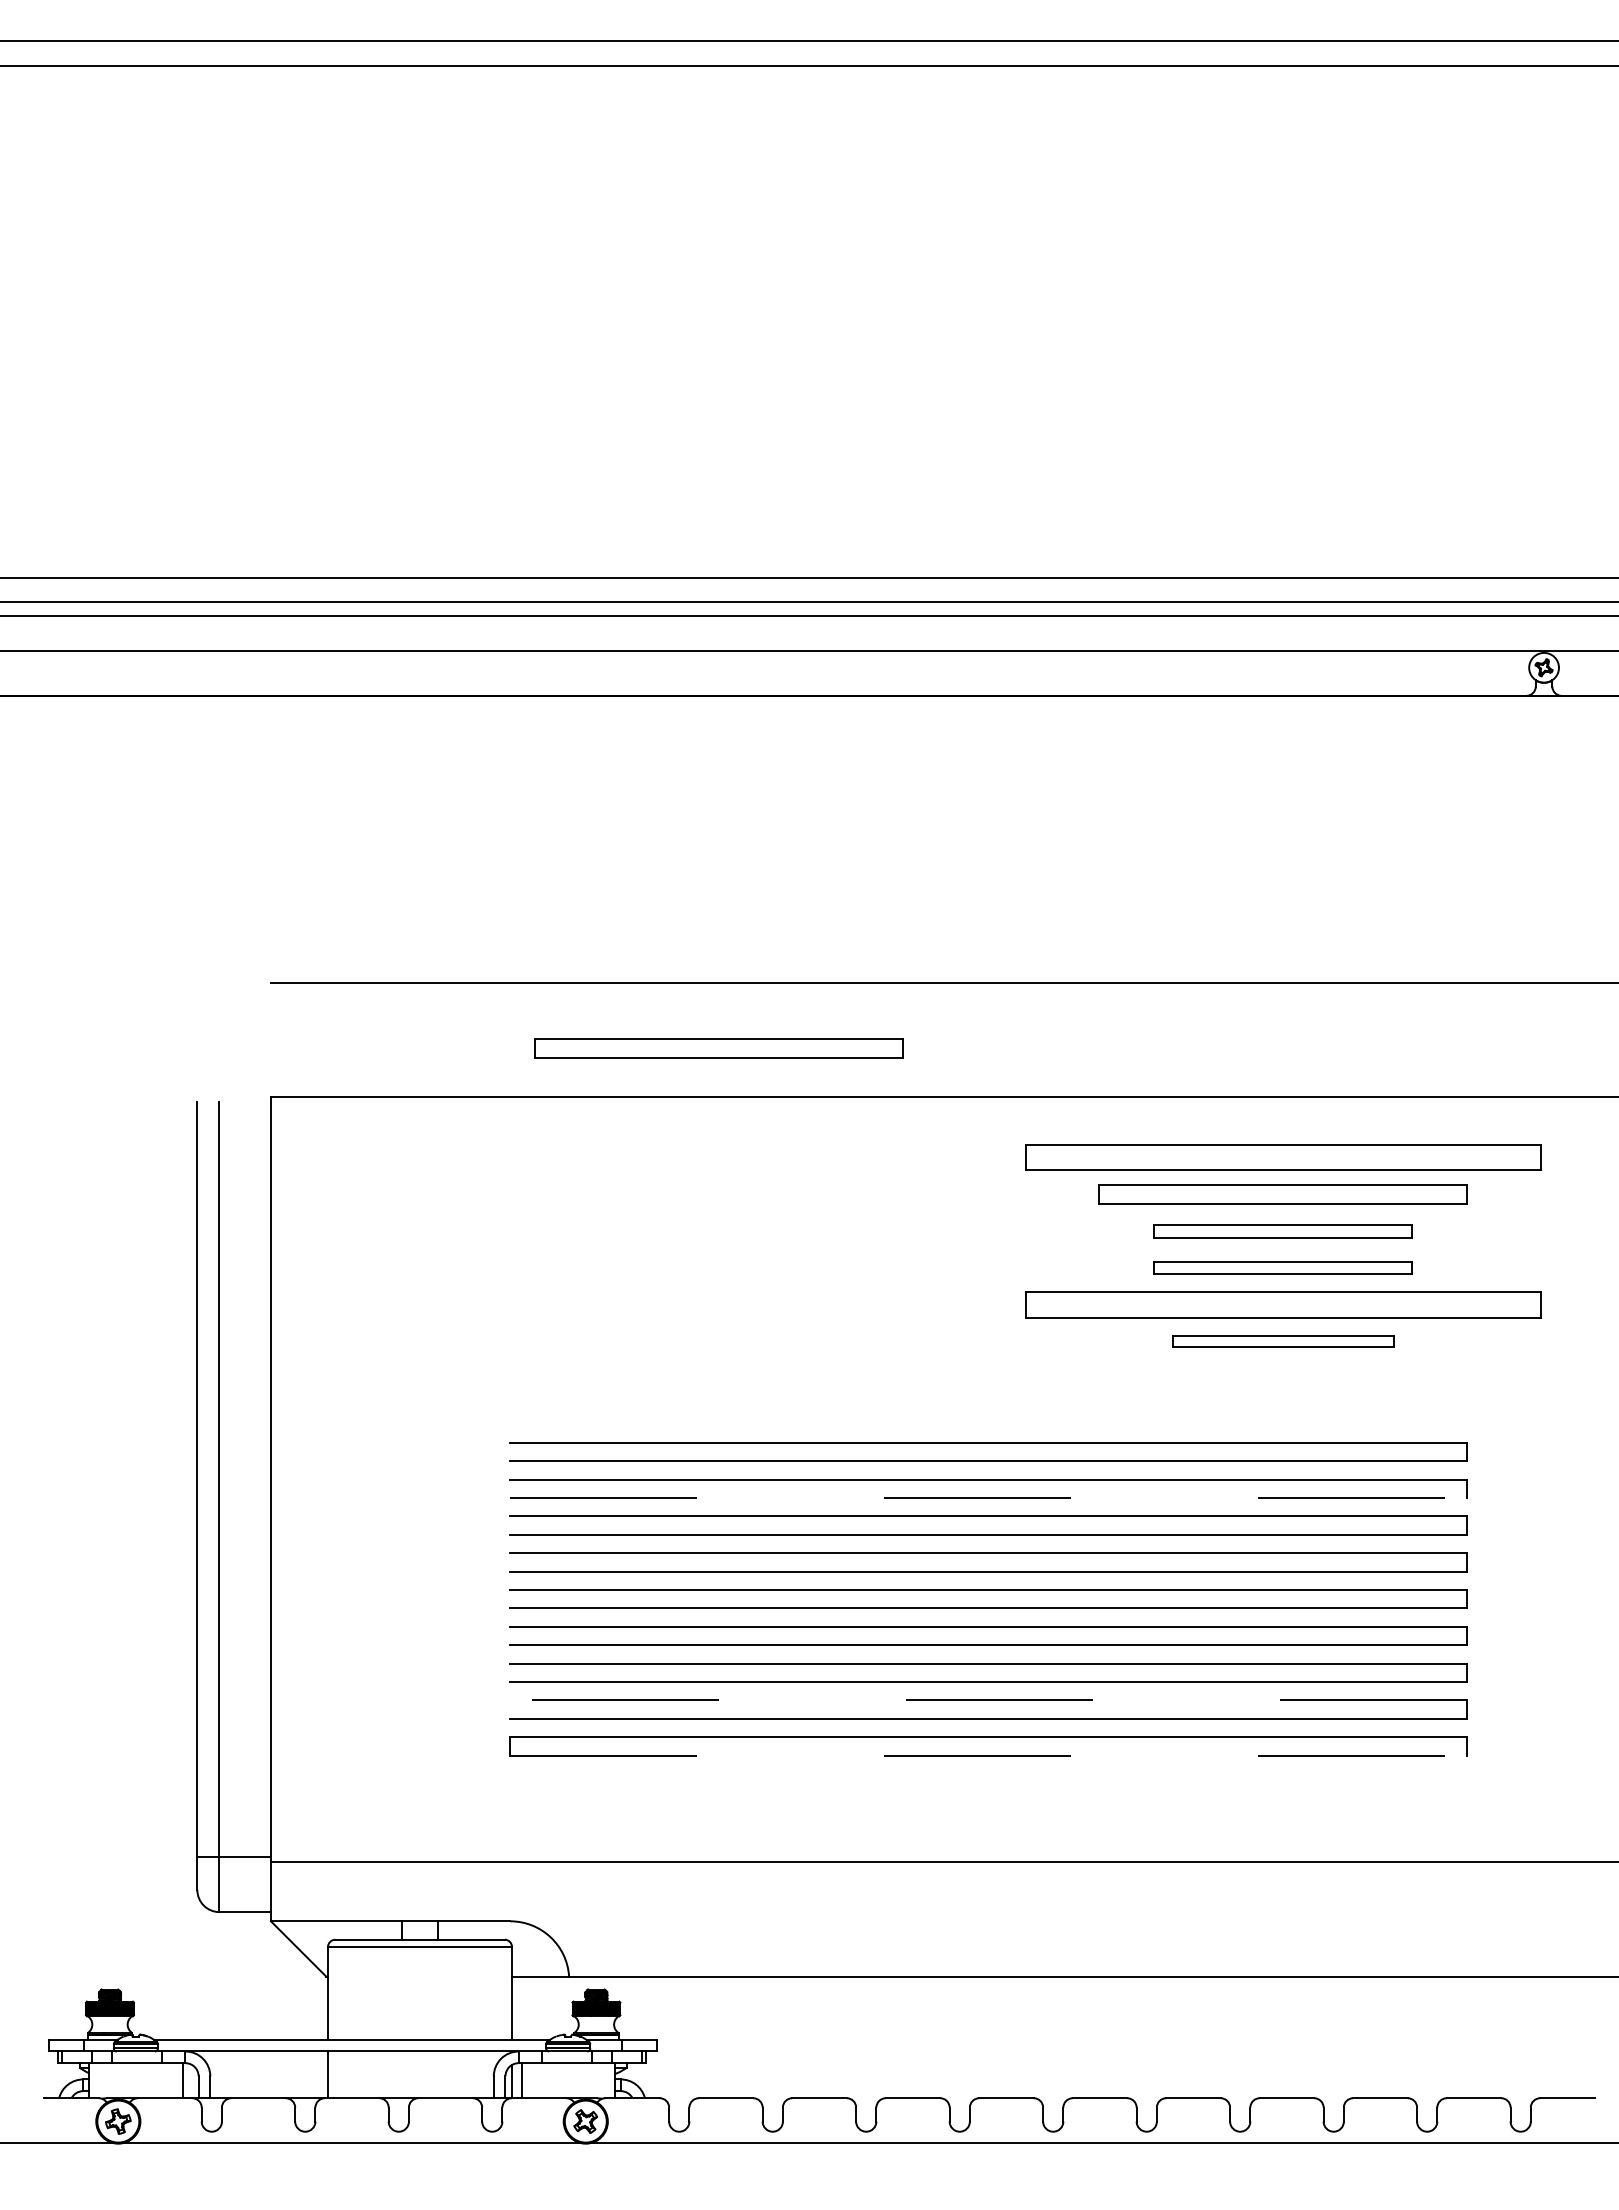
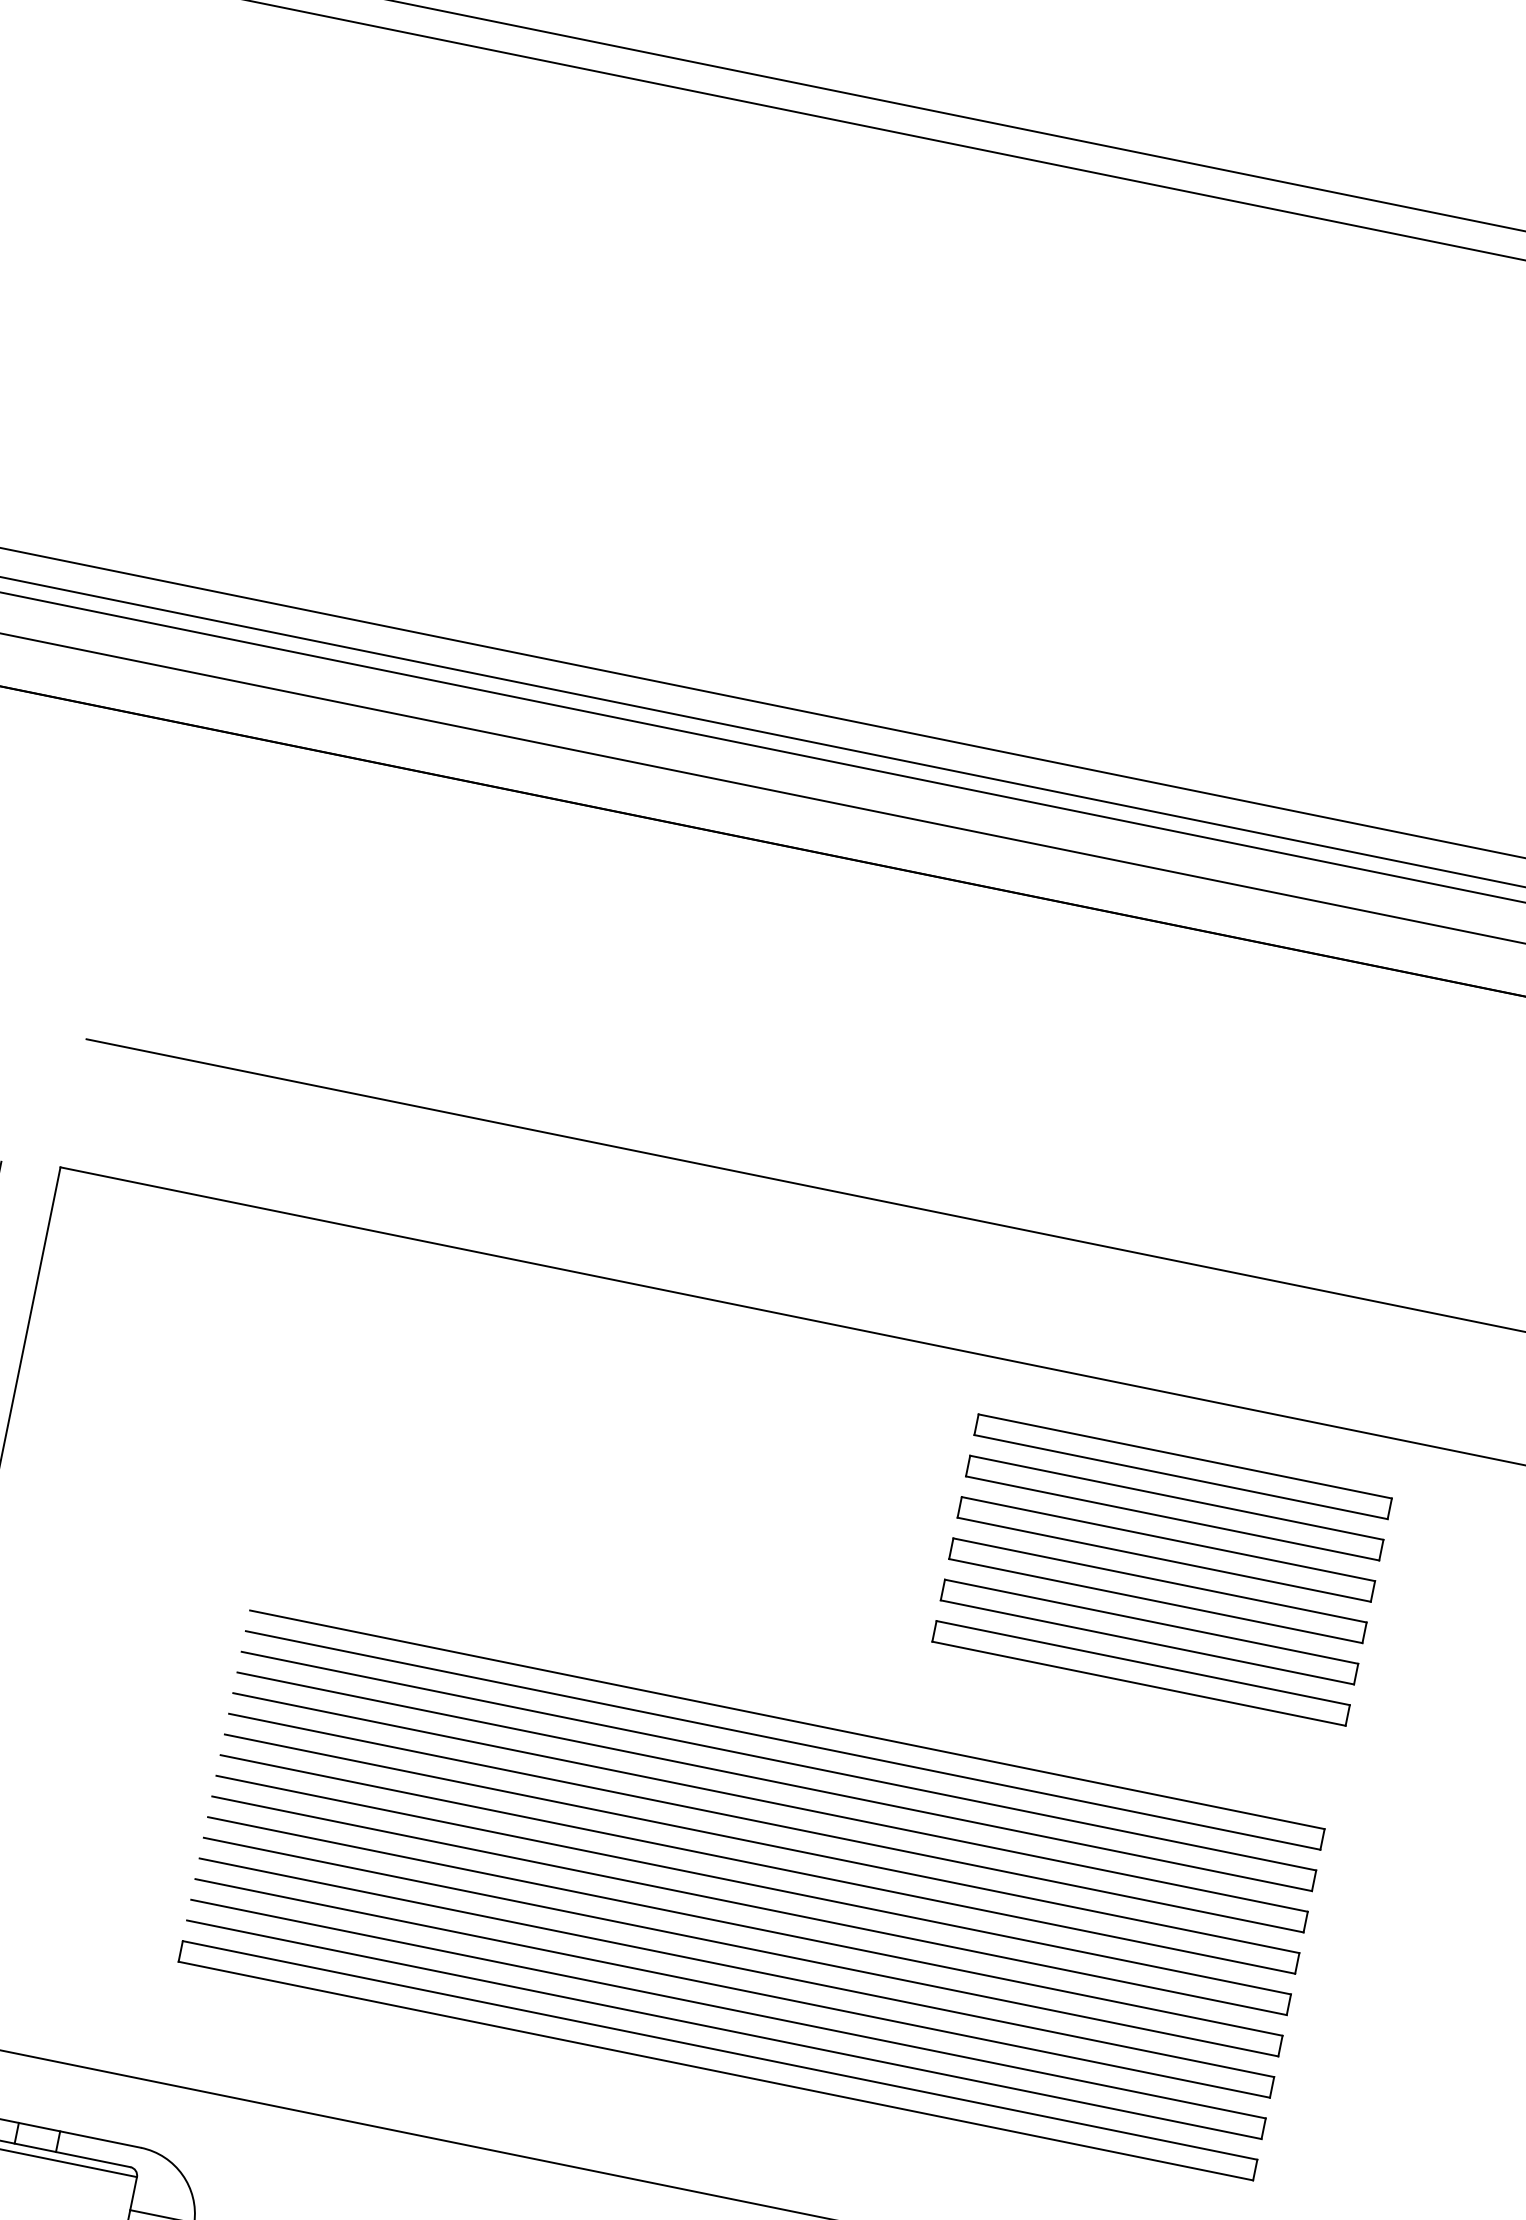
part: (718, 1048) -> (574, 1215), removed
part: (1282, 1157) -> (1182, 1466), size x0.71
part: (1282, 1230) -> (1165, 1548), size x1.43
part: (1282, 1267) -> (1157, 1590), size x1.43
part: (1282, 1304) -> (1148, 1631), size x0.71
part: (1282, 1341) -> (1140, 1673), size x1.67
line: (989, 1498) -> (775, 1782), dashed -> solid
line: (988, 1700) -> (728, 2009), dashed -> solid
line: (989, 1755) -> (716, 2071), dashed -> solid

